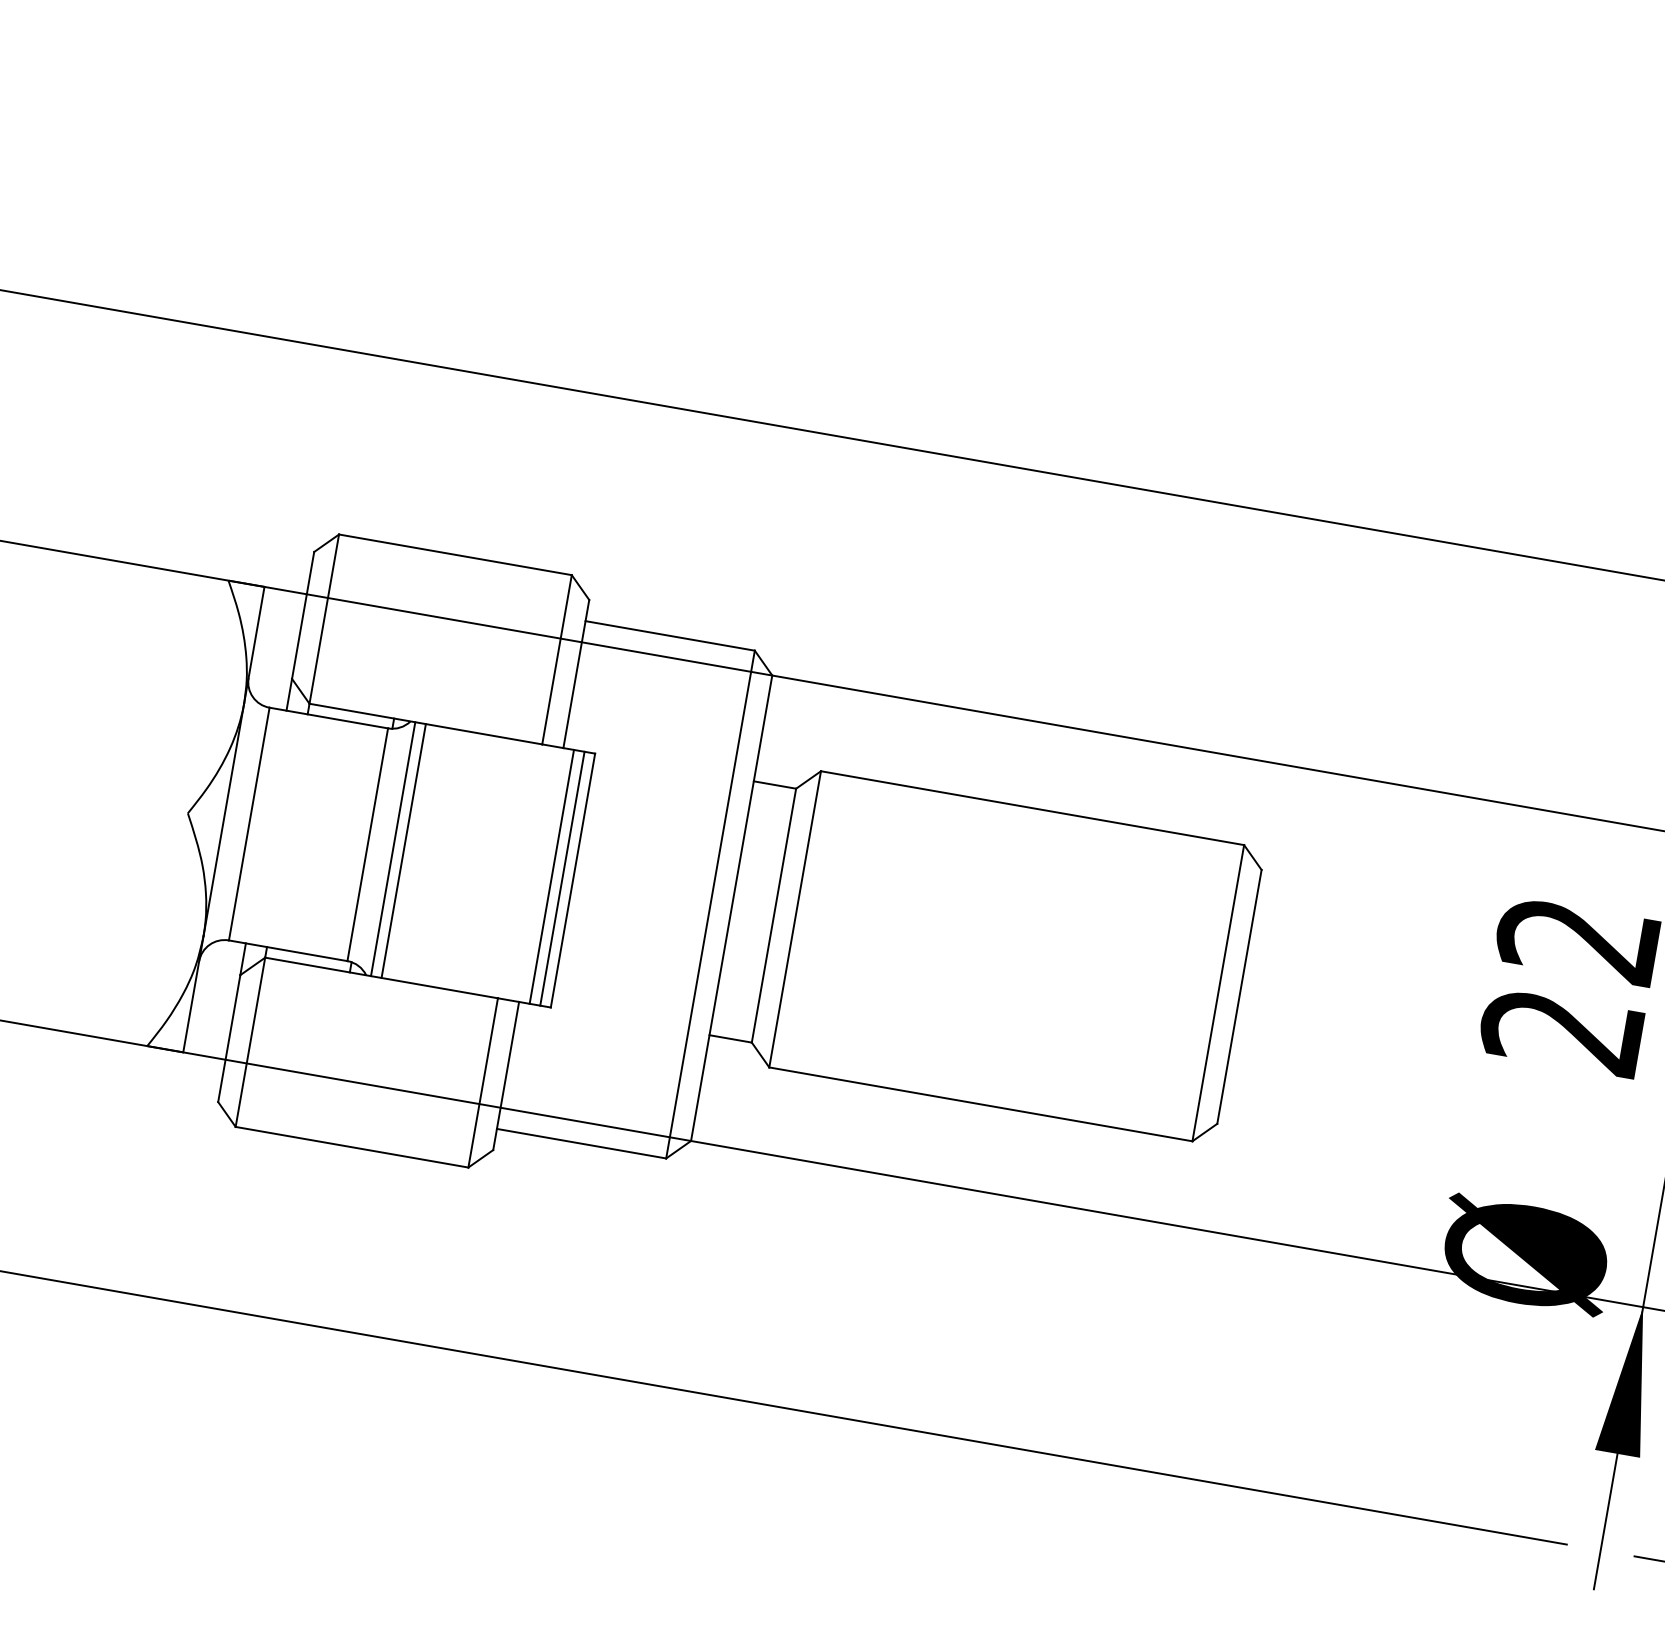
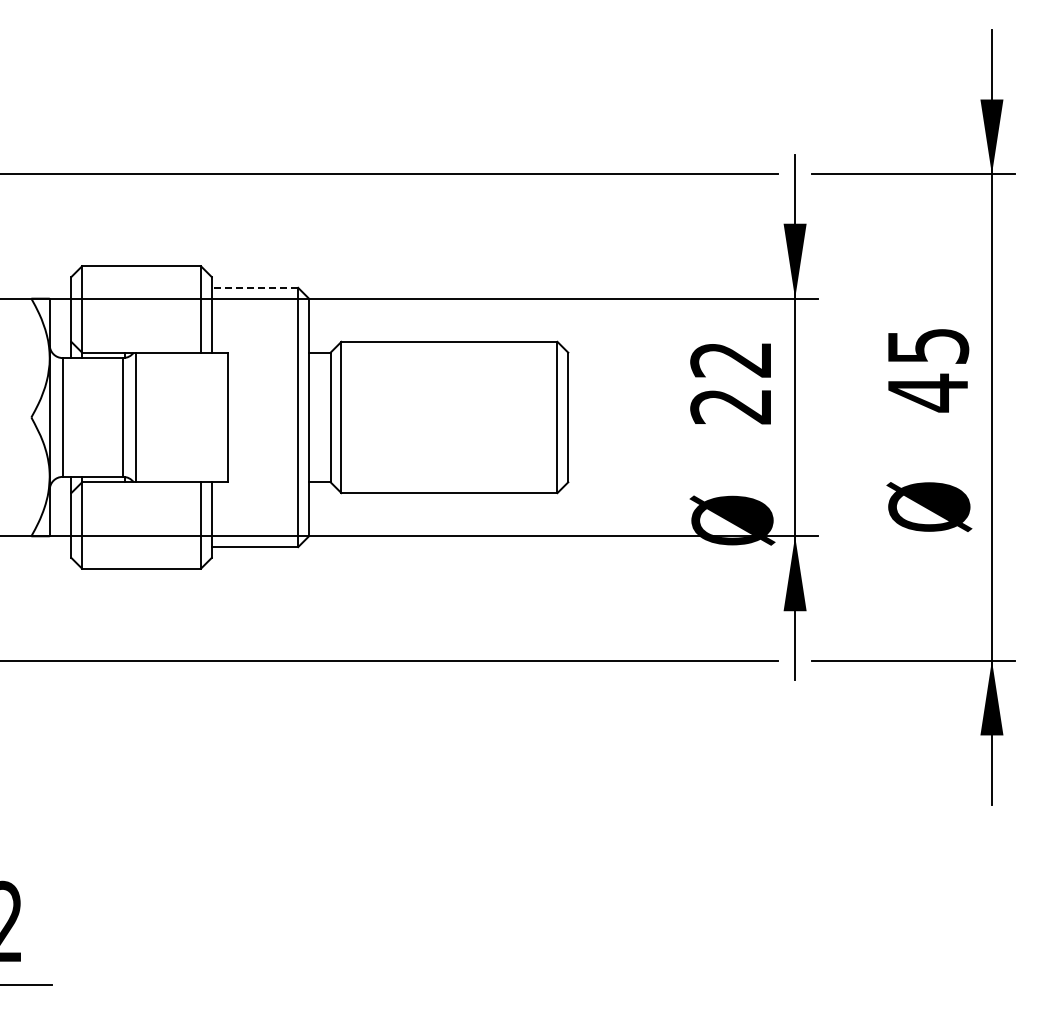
line: (669, 635) -> (254, 287), solid -> dashed
line: (403, 851) -> (141, 417), removed
line: (552, 877) -> (217, 417), removed
line: (562, 878) -> (222, 417), removed

